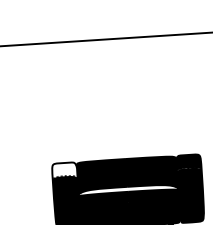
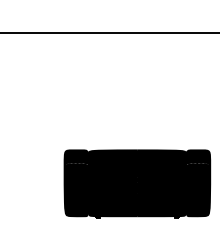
fill: (64, 171) -> (76, 158), added
fill: (127, 189) -> (136, 180), added

